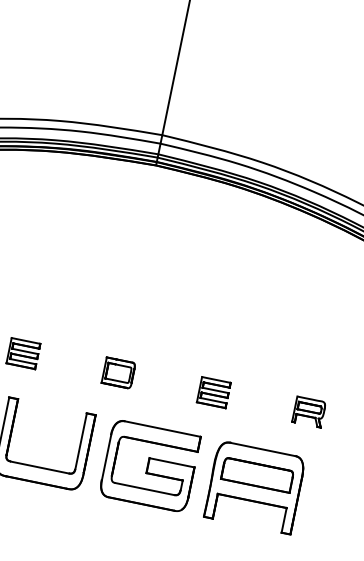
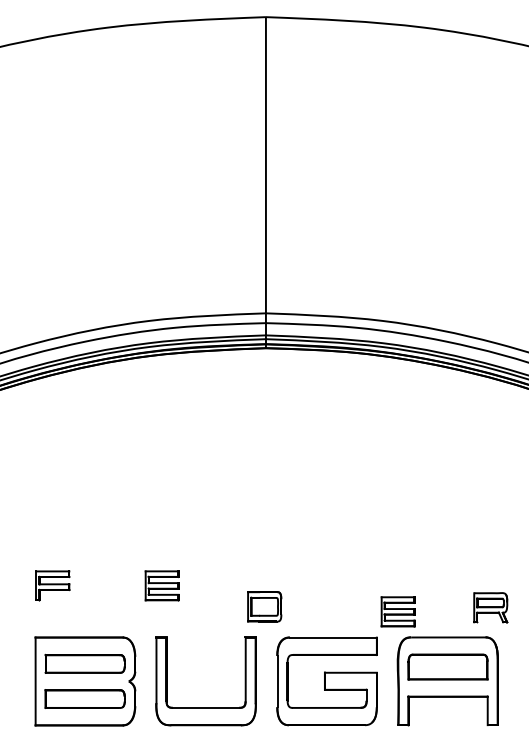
part: (118, 372) -> (264, 606), moved
part: (213, 392) -> (397, 611), moved
part: (308, 411) -> (490, 607), moved

